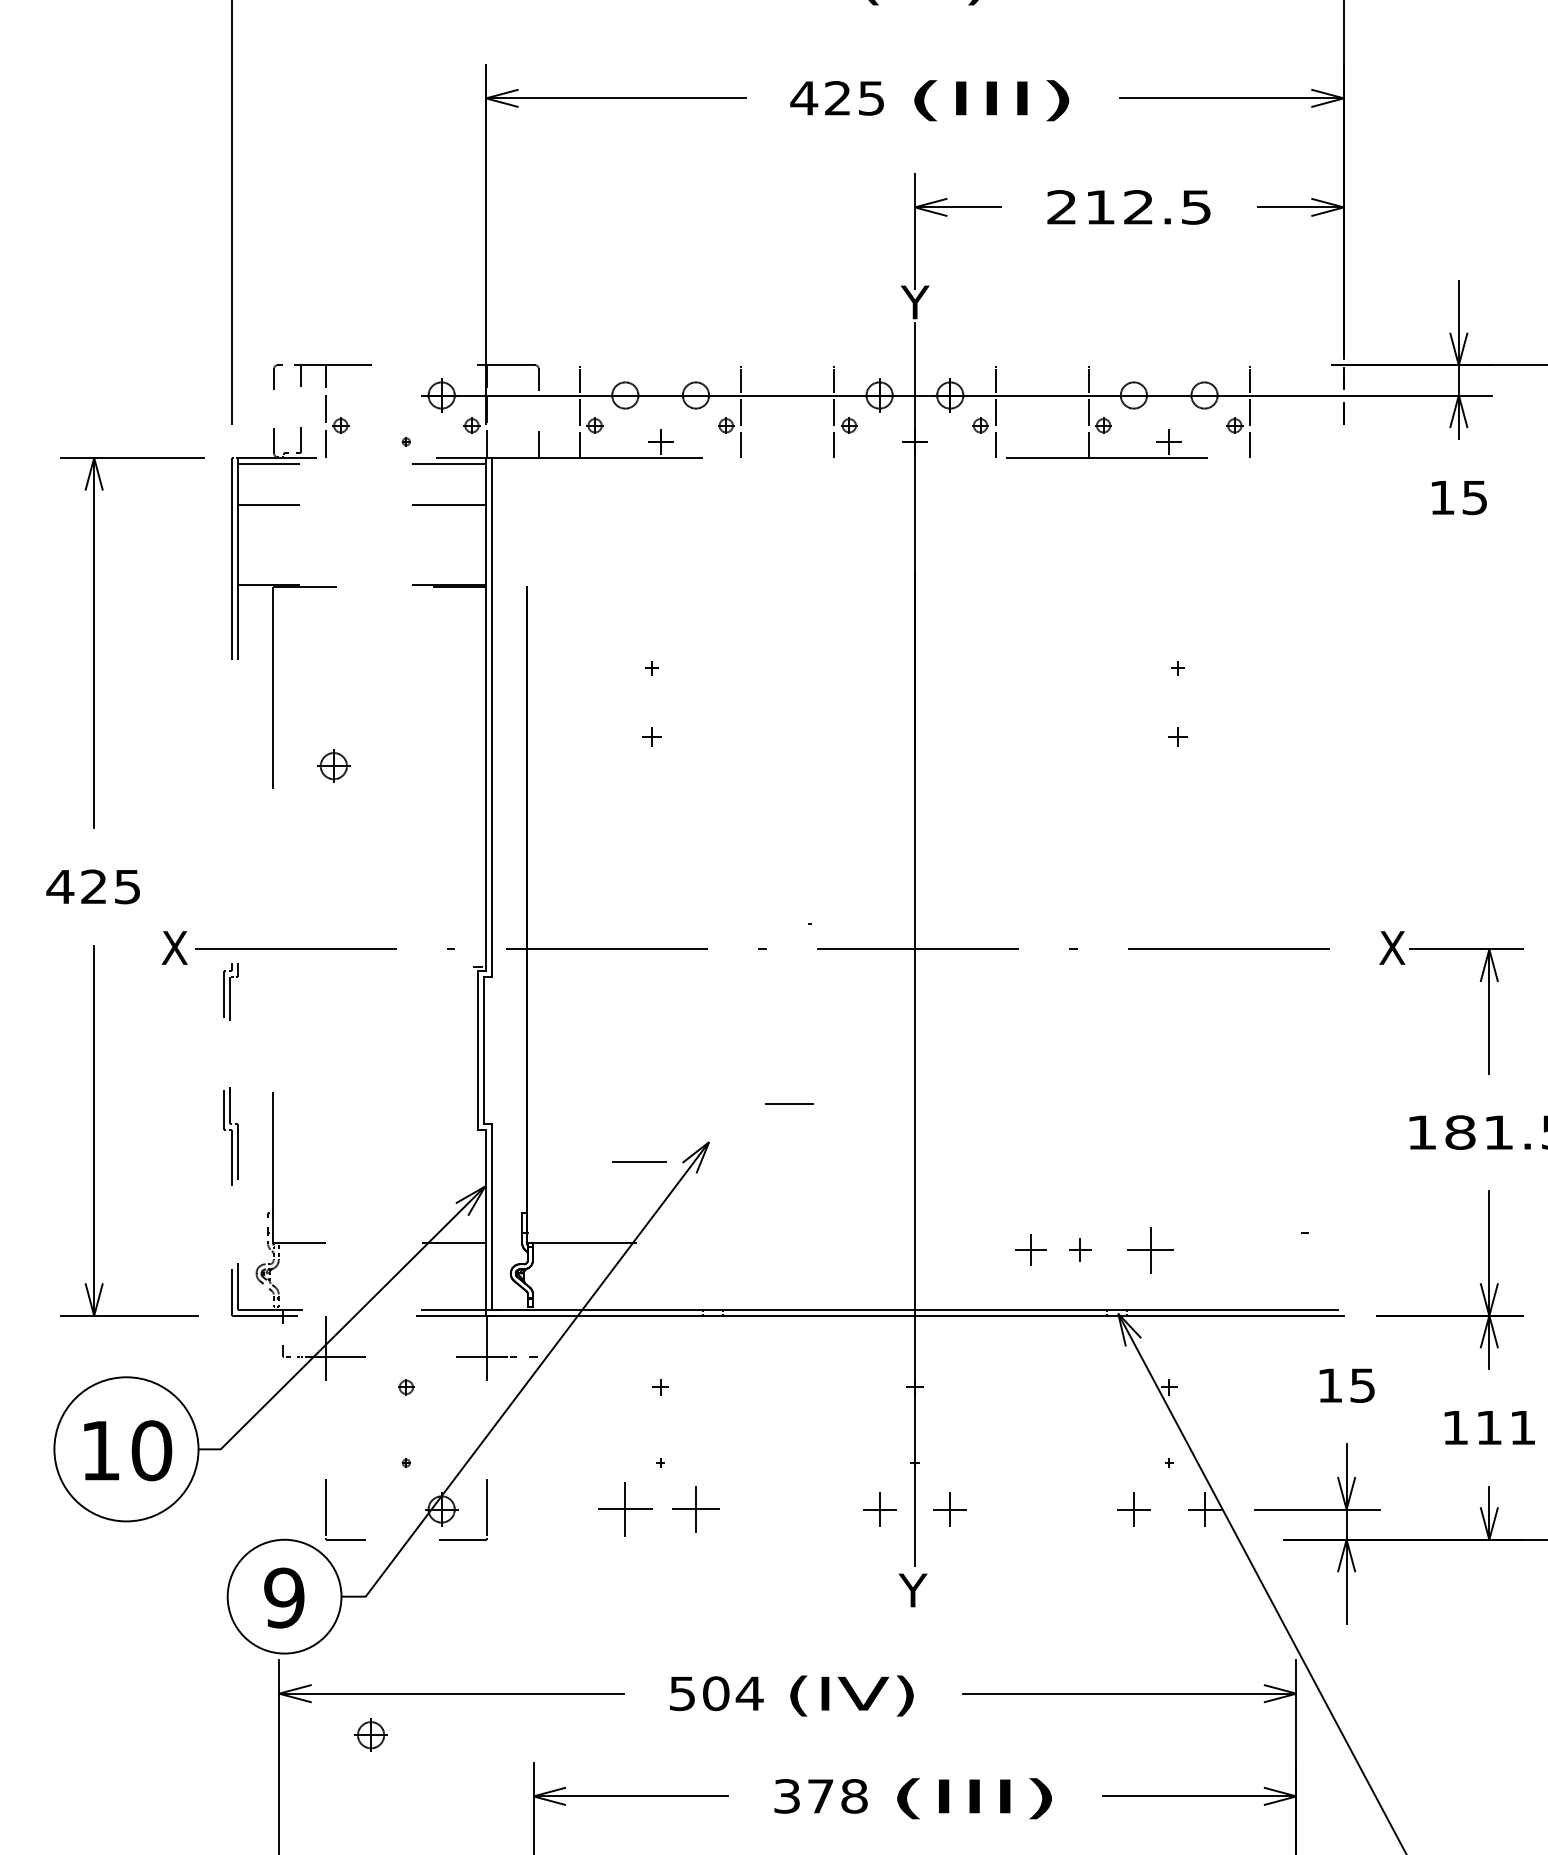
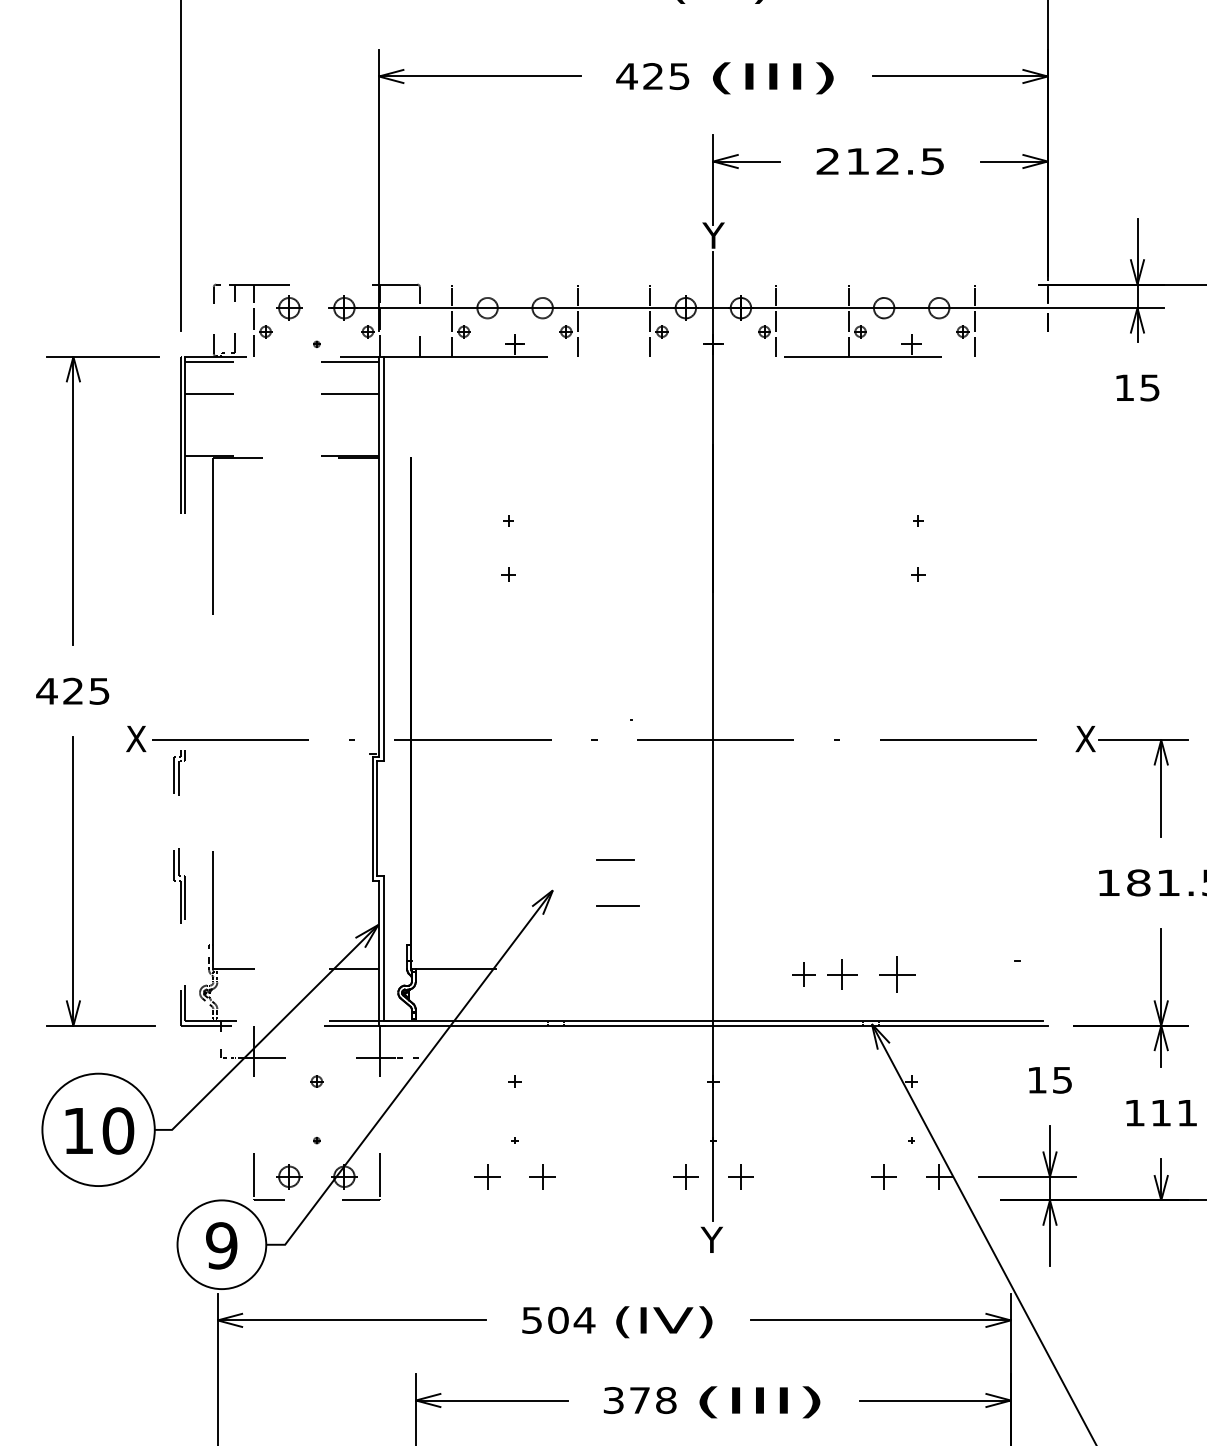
part: (334, 765) -> (289, 307), moved
line: (639, 1161) -> (617, 905), moved
part: (1080, 1250) -> (842, 974), size x1.67
part: (625, 1509) -> (487, 1176), size x0.62
part: (695, 1509) -> (542, 1176), size x0.71
part: (371, 1734) -> (289, 1176), moved

